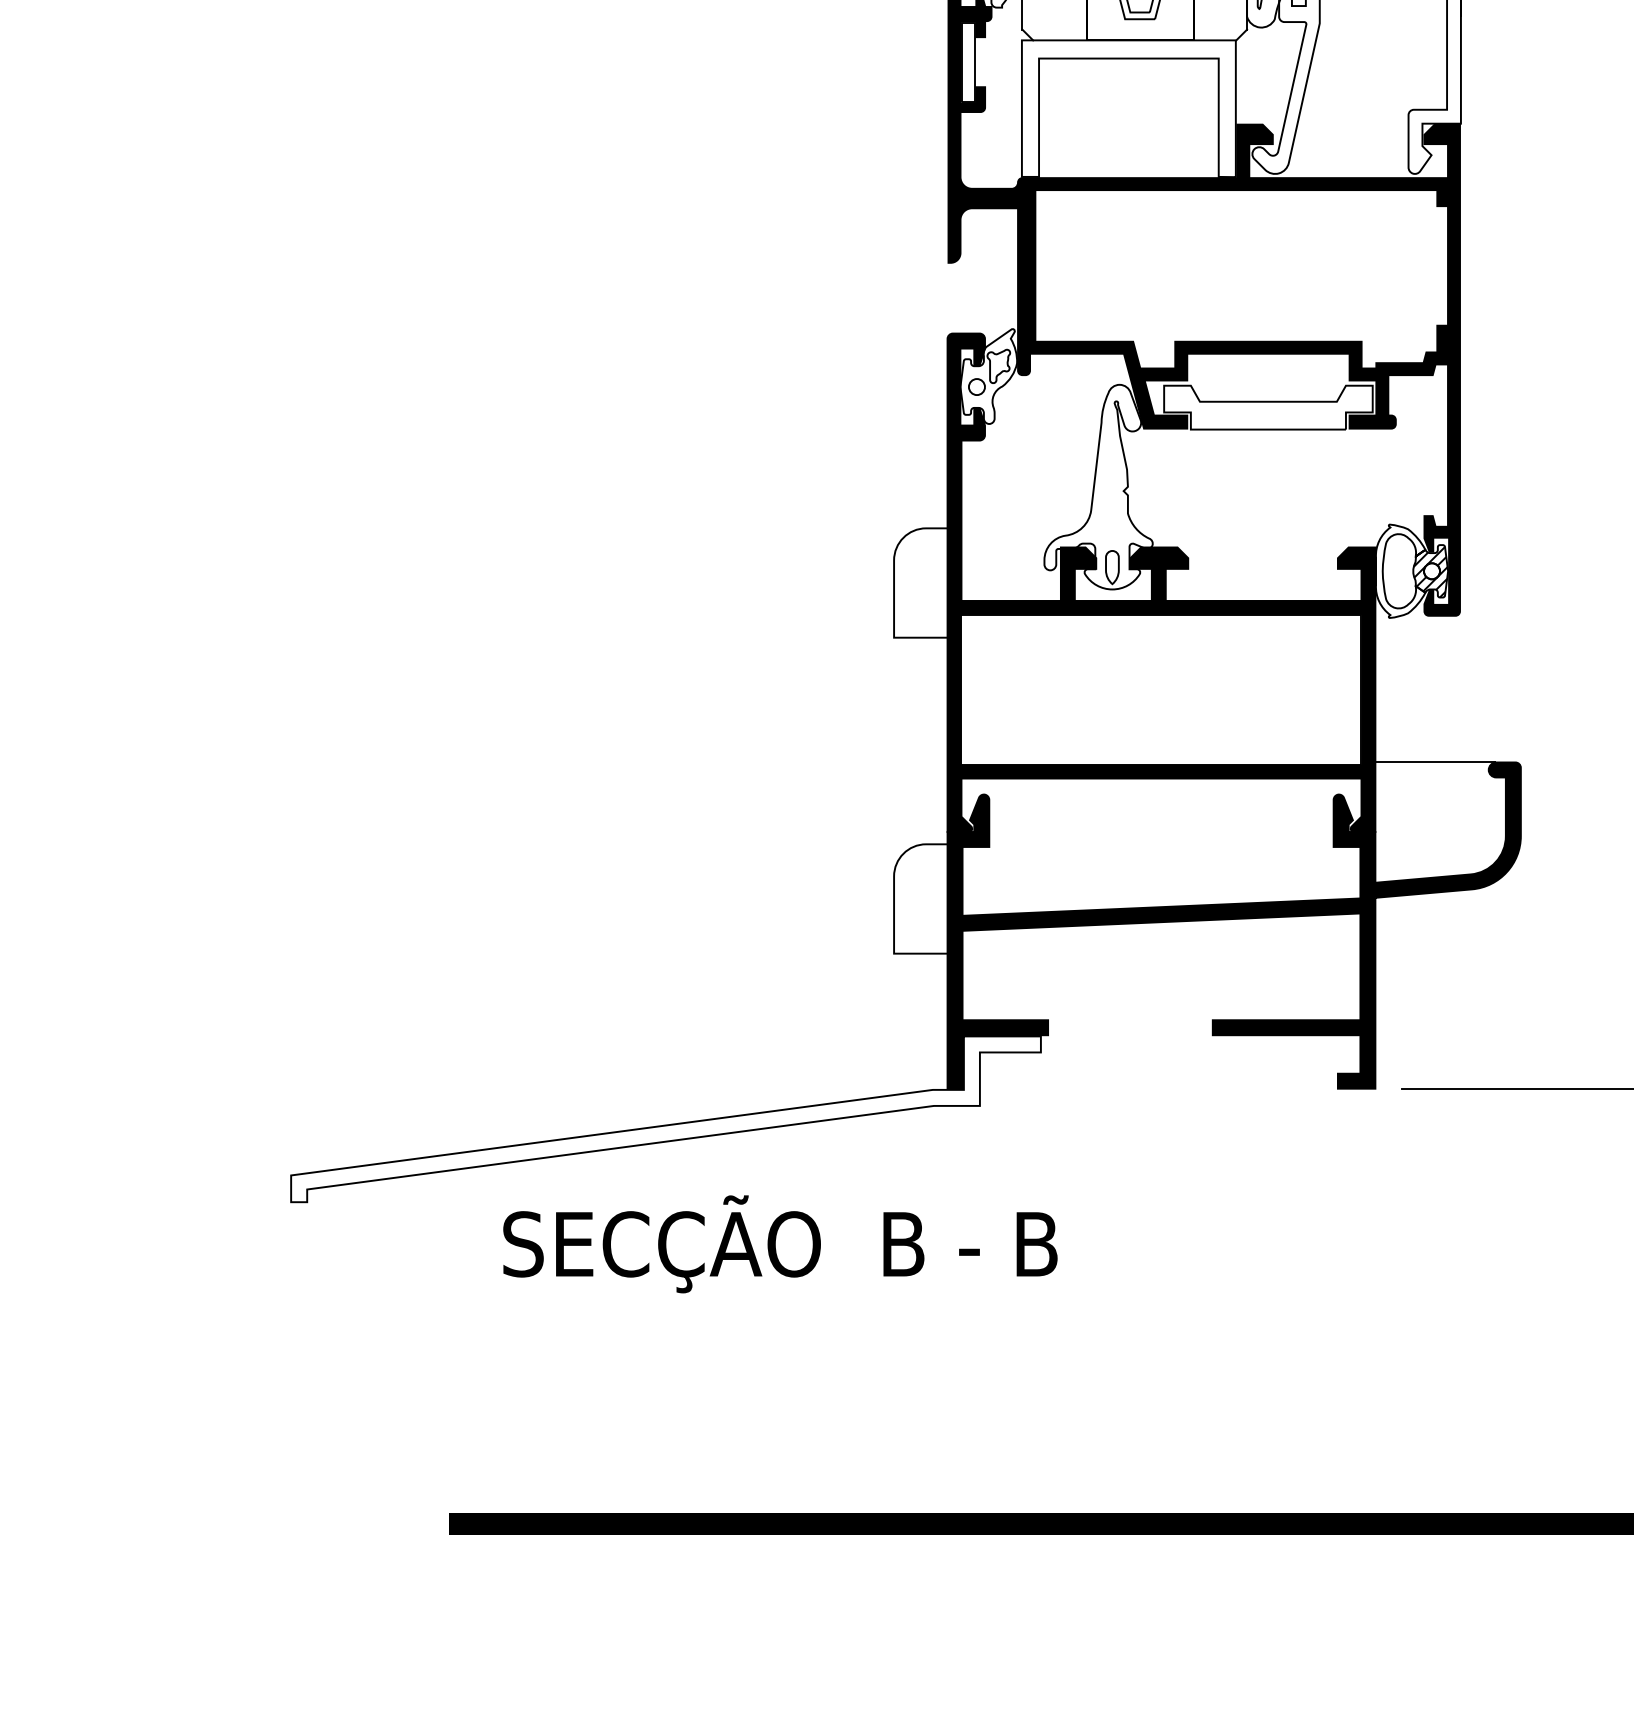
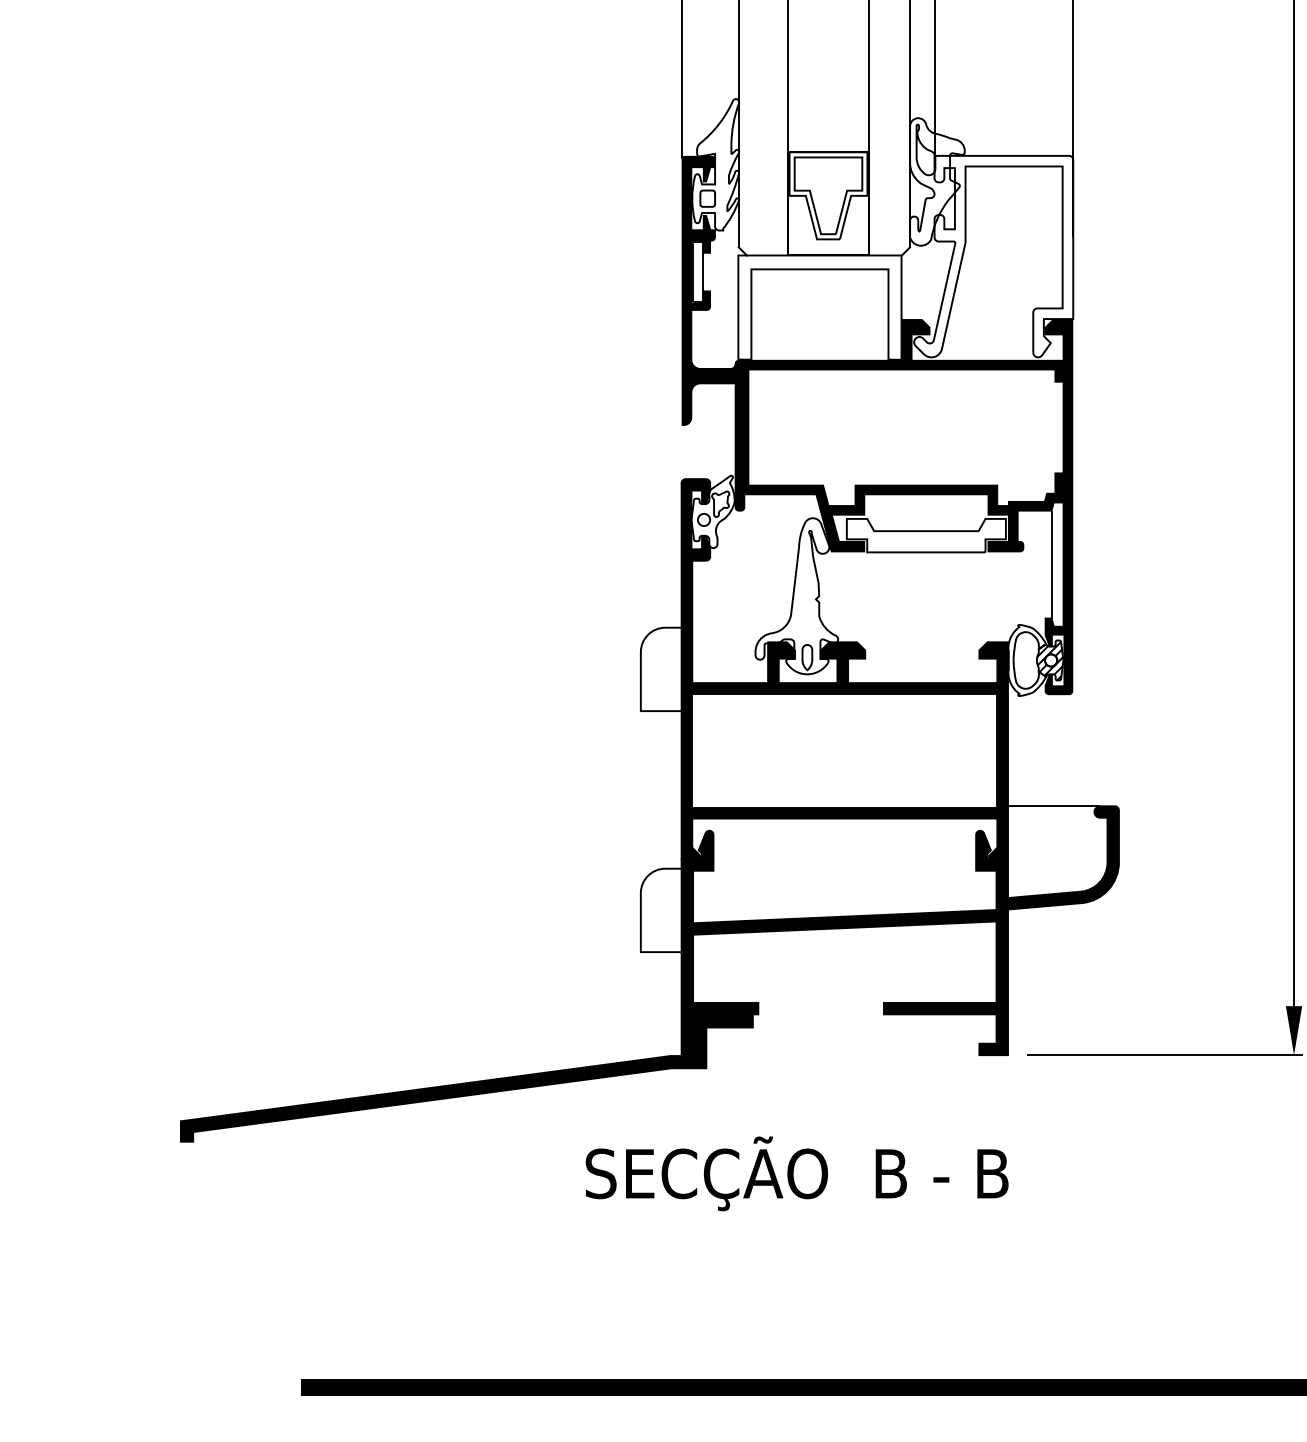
line: (1433, 445) -> (1052, 564), added
fill: (665, 1119) -> (466, 1078), added
text: (779, 1243) -> (796, 1173), moved

